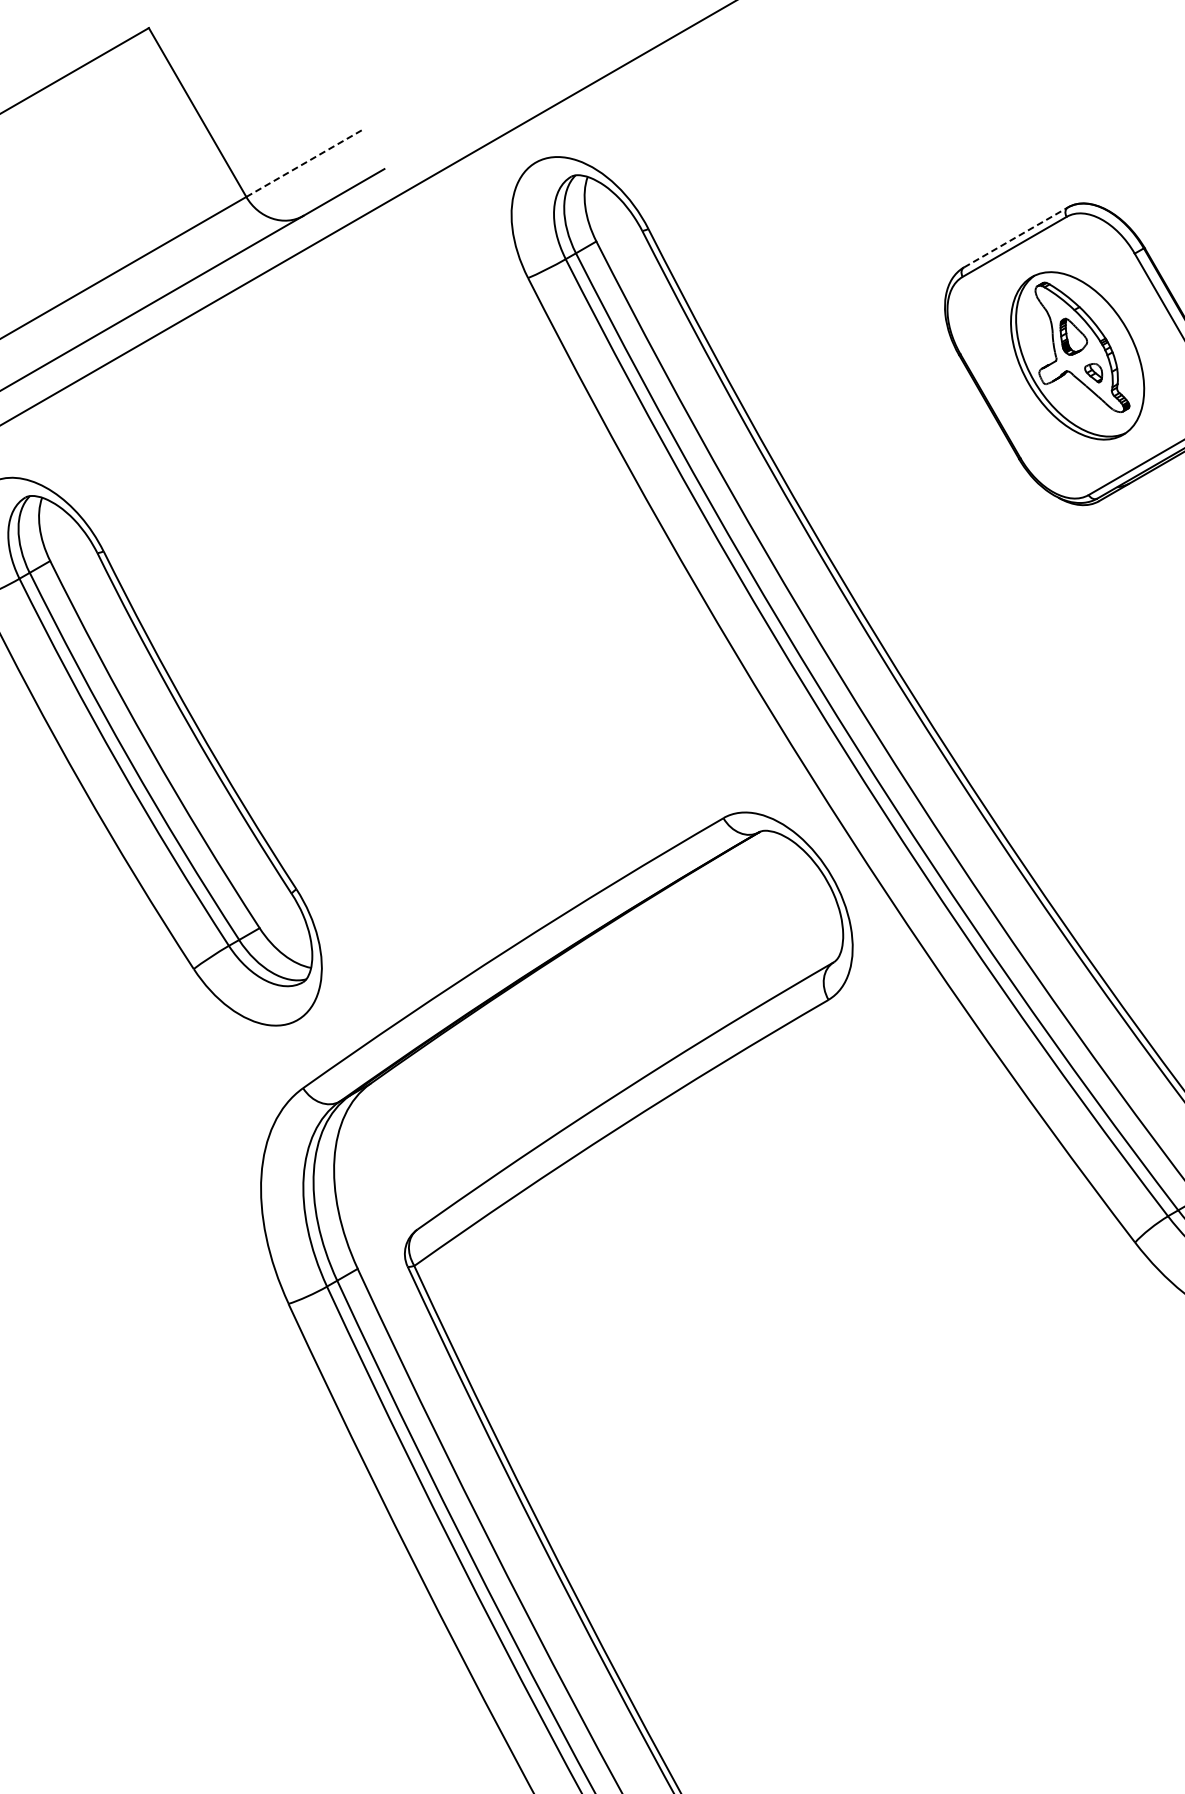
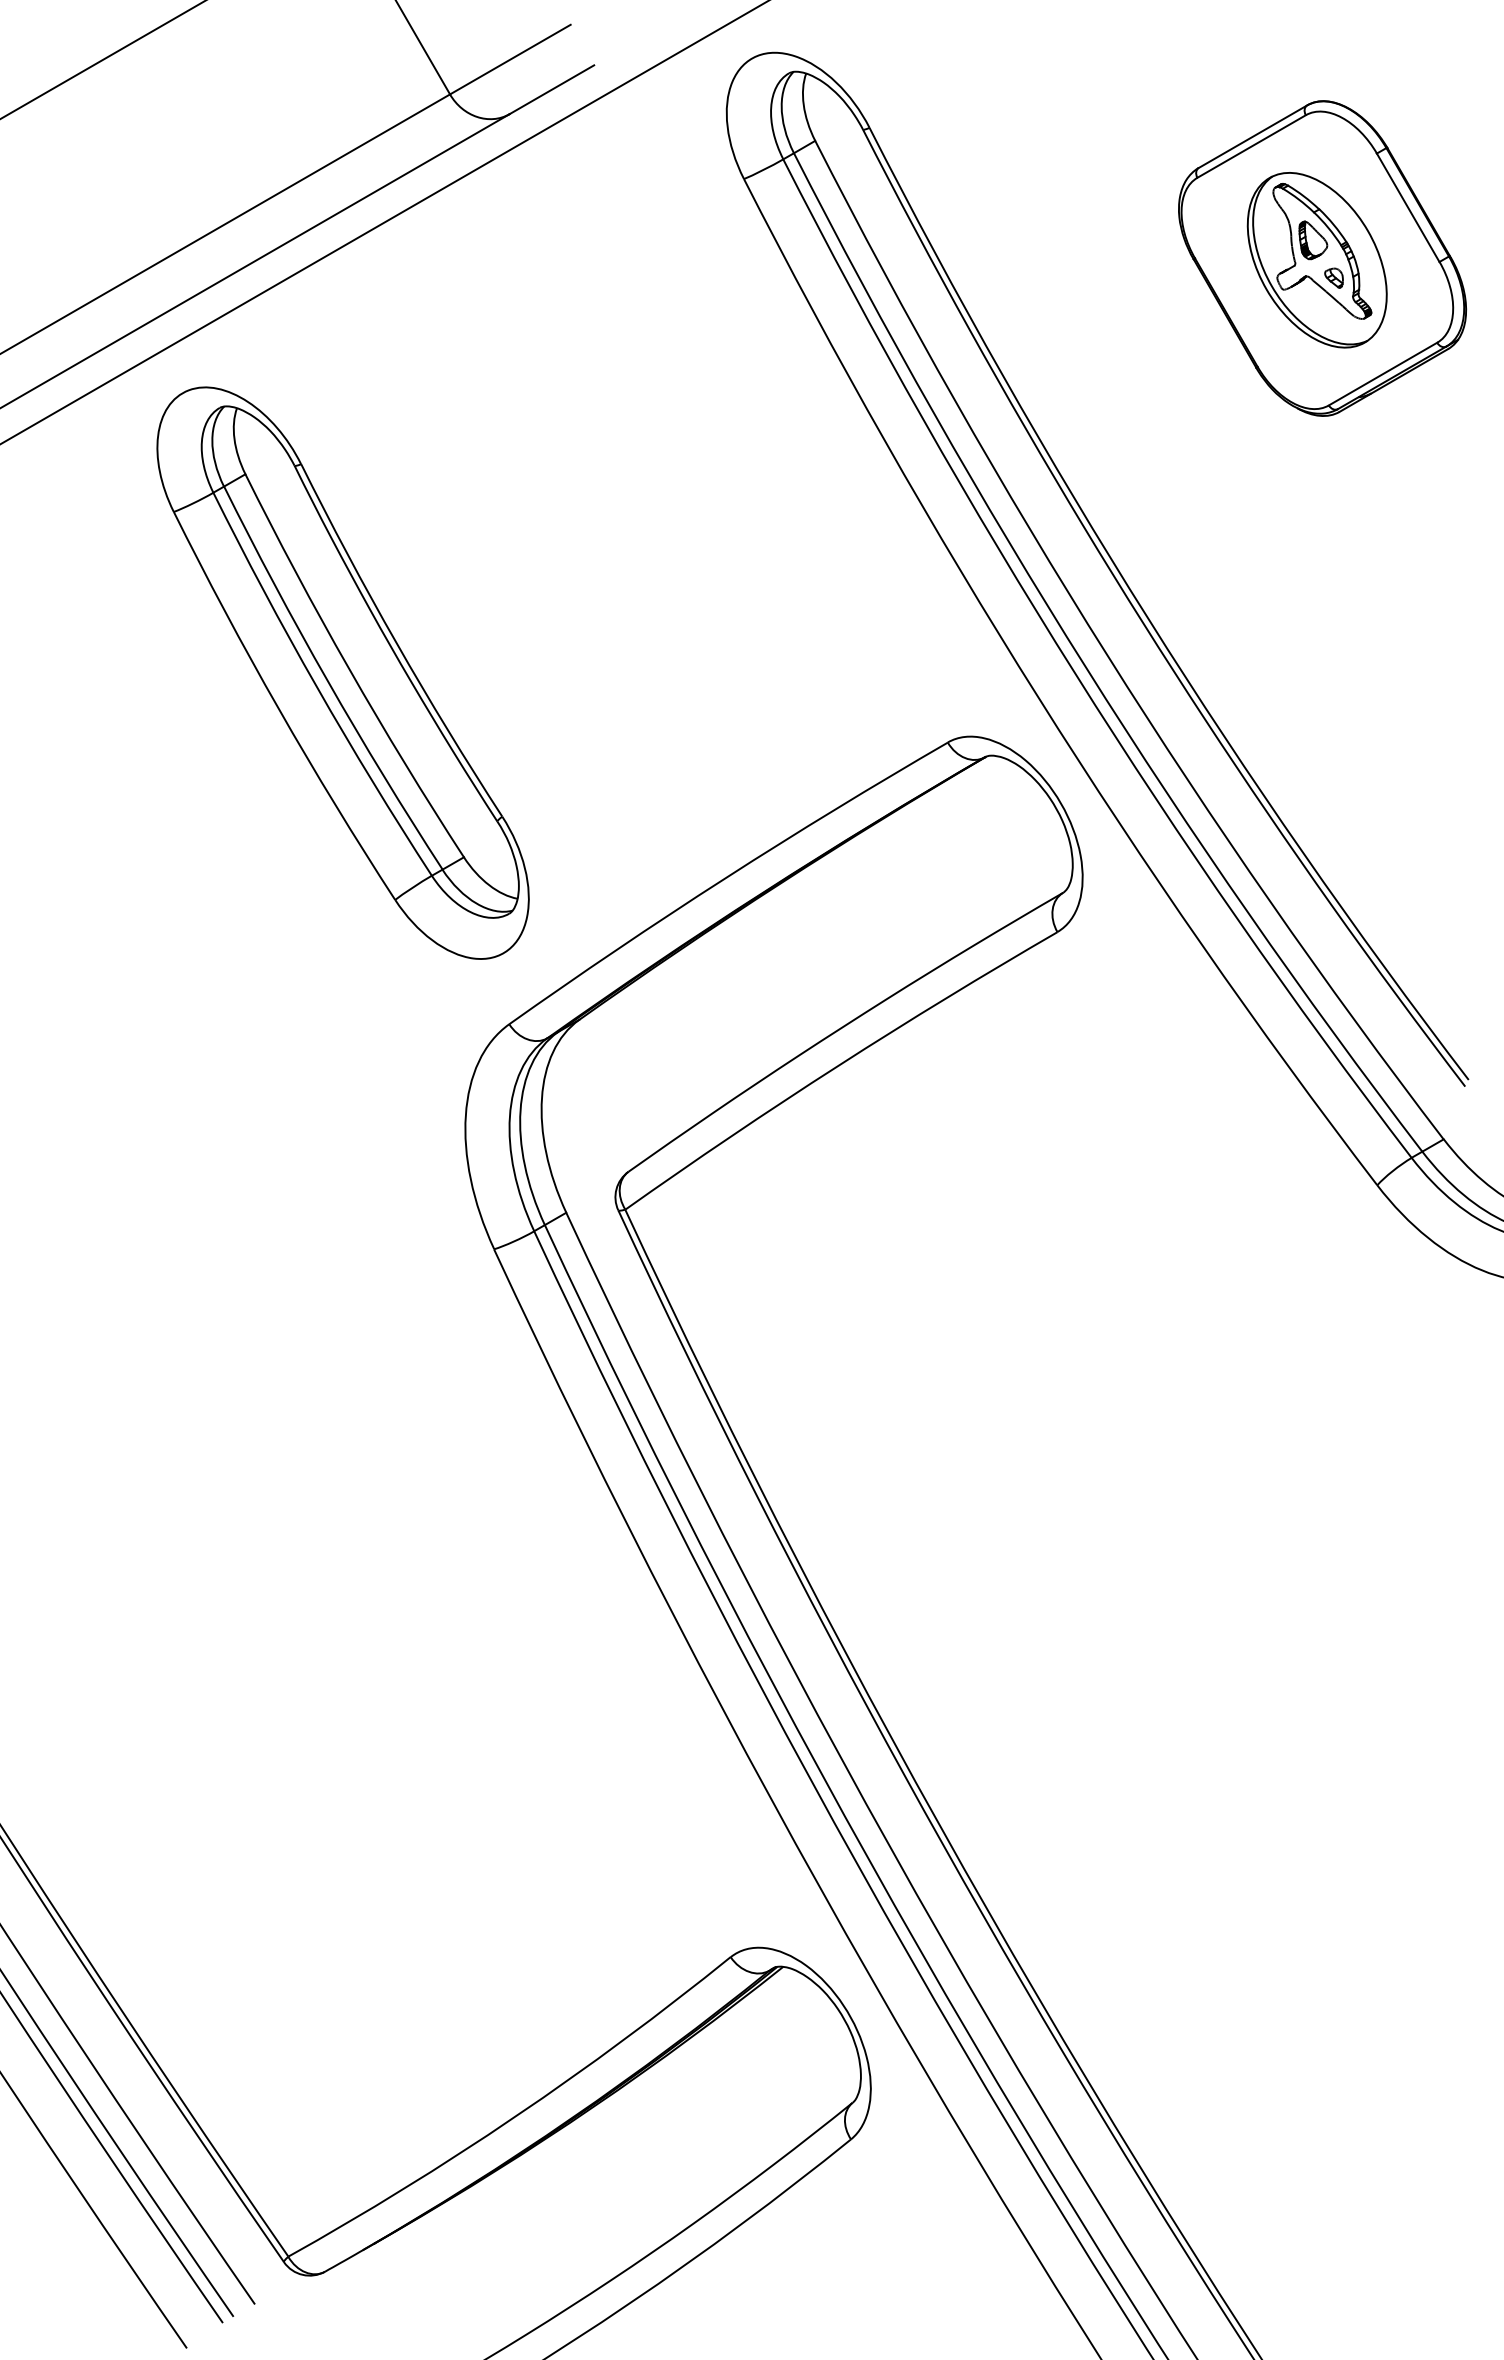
line: (304, 163) -> (510, 59), dashed -> solid
line: (1016, 237) -> (1253, 136), dashed -> solid

